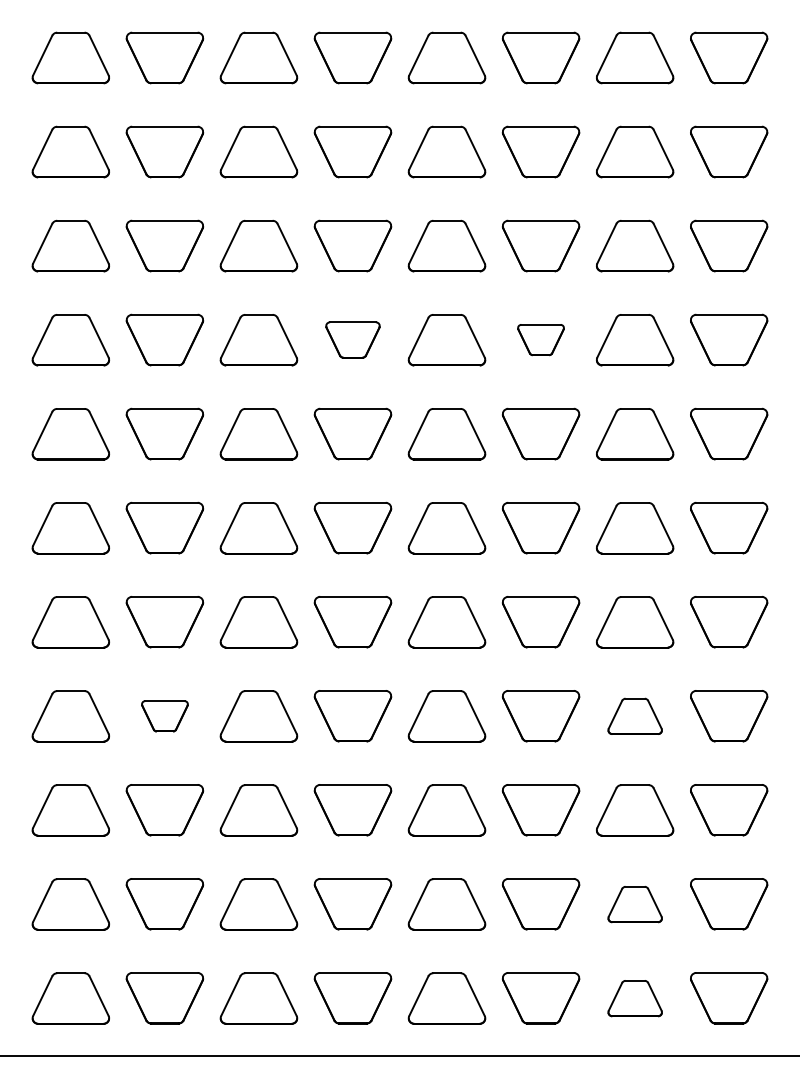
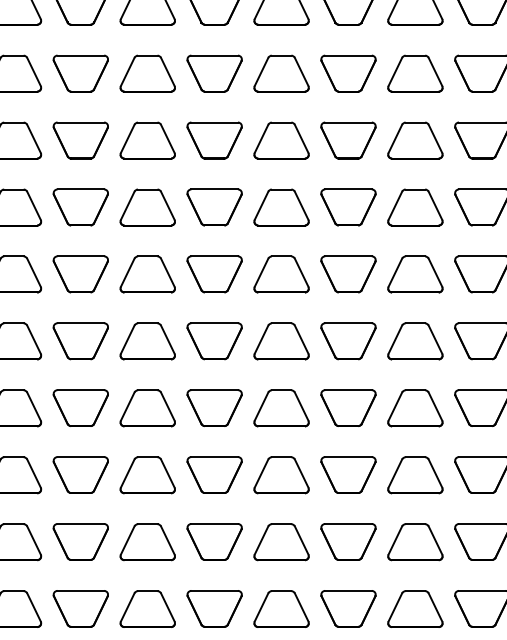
part: (352, 339) -> (214, 140), size x1.43
part: (540, 339) -> (348, 140), size x1.67
part: (164, 716) -> (80, 408), size x1.67
part: (635, 716) -> (415, 408), size x1.43
part: (635, 904) -> (415, 542), size x1.43
part: (635, 998) -> (415, 609), size x1.43

